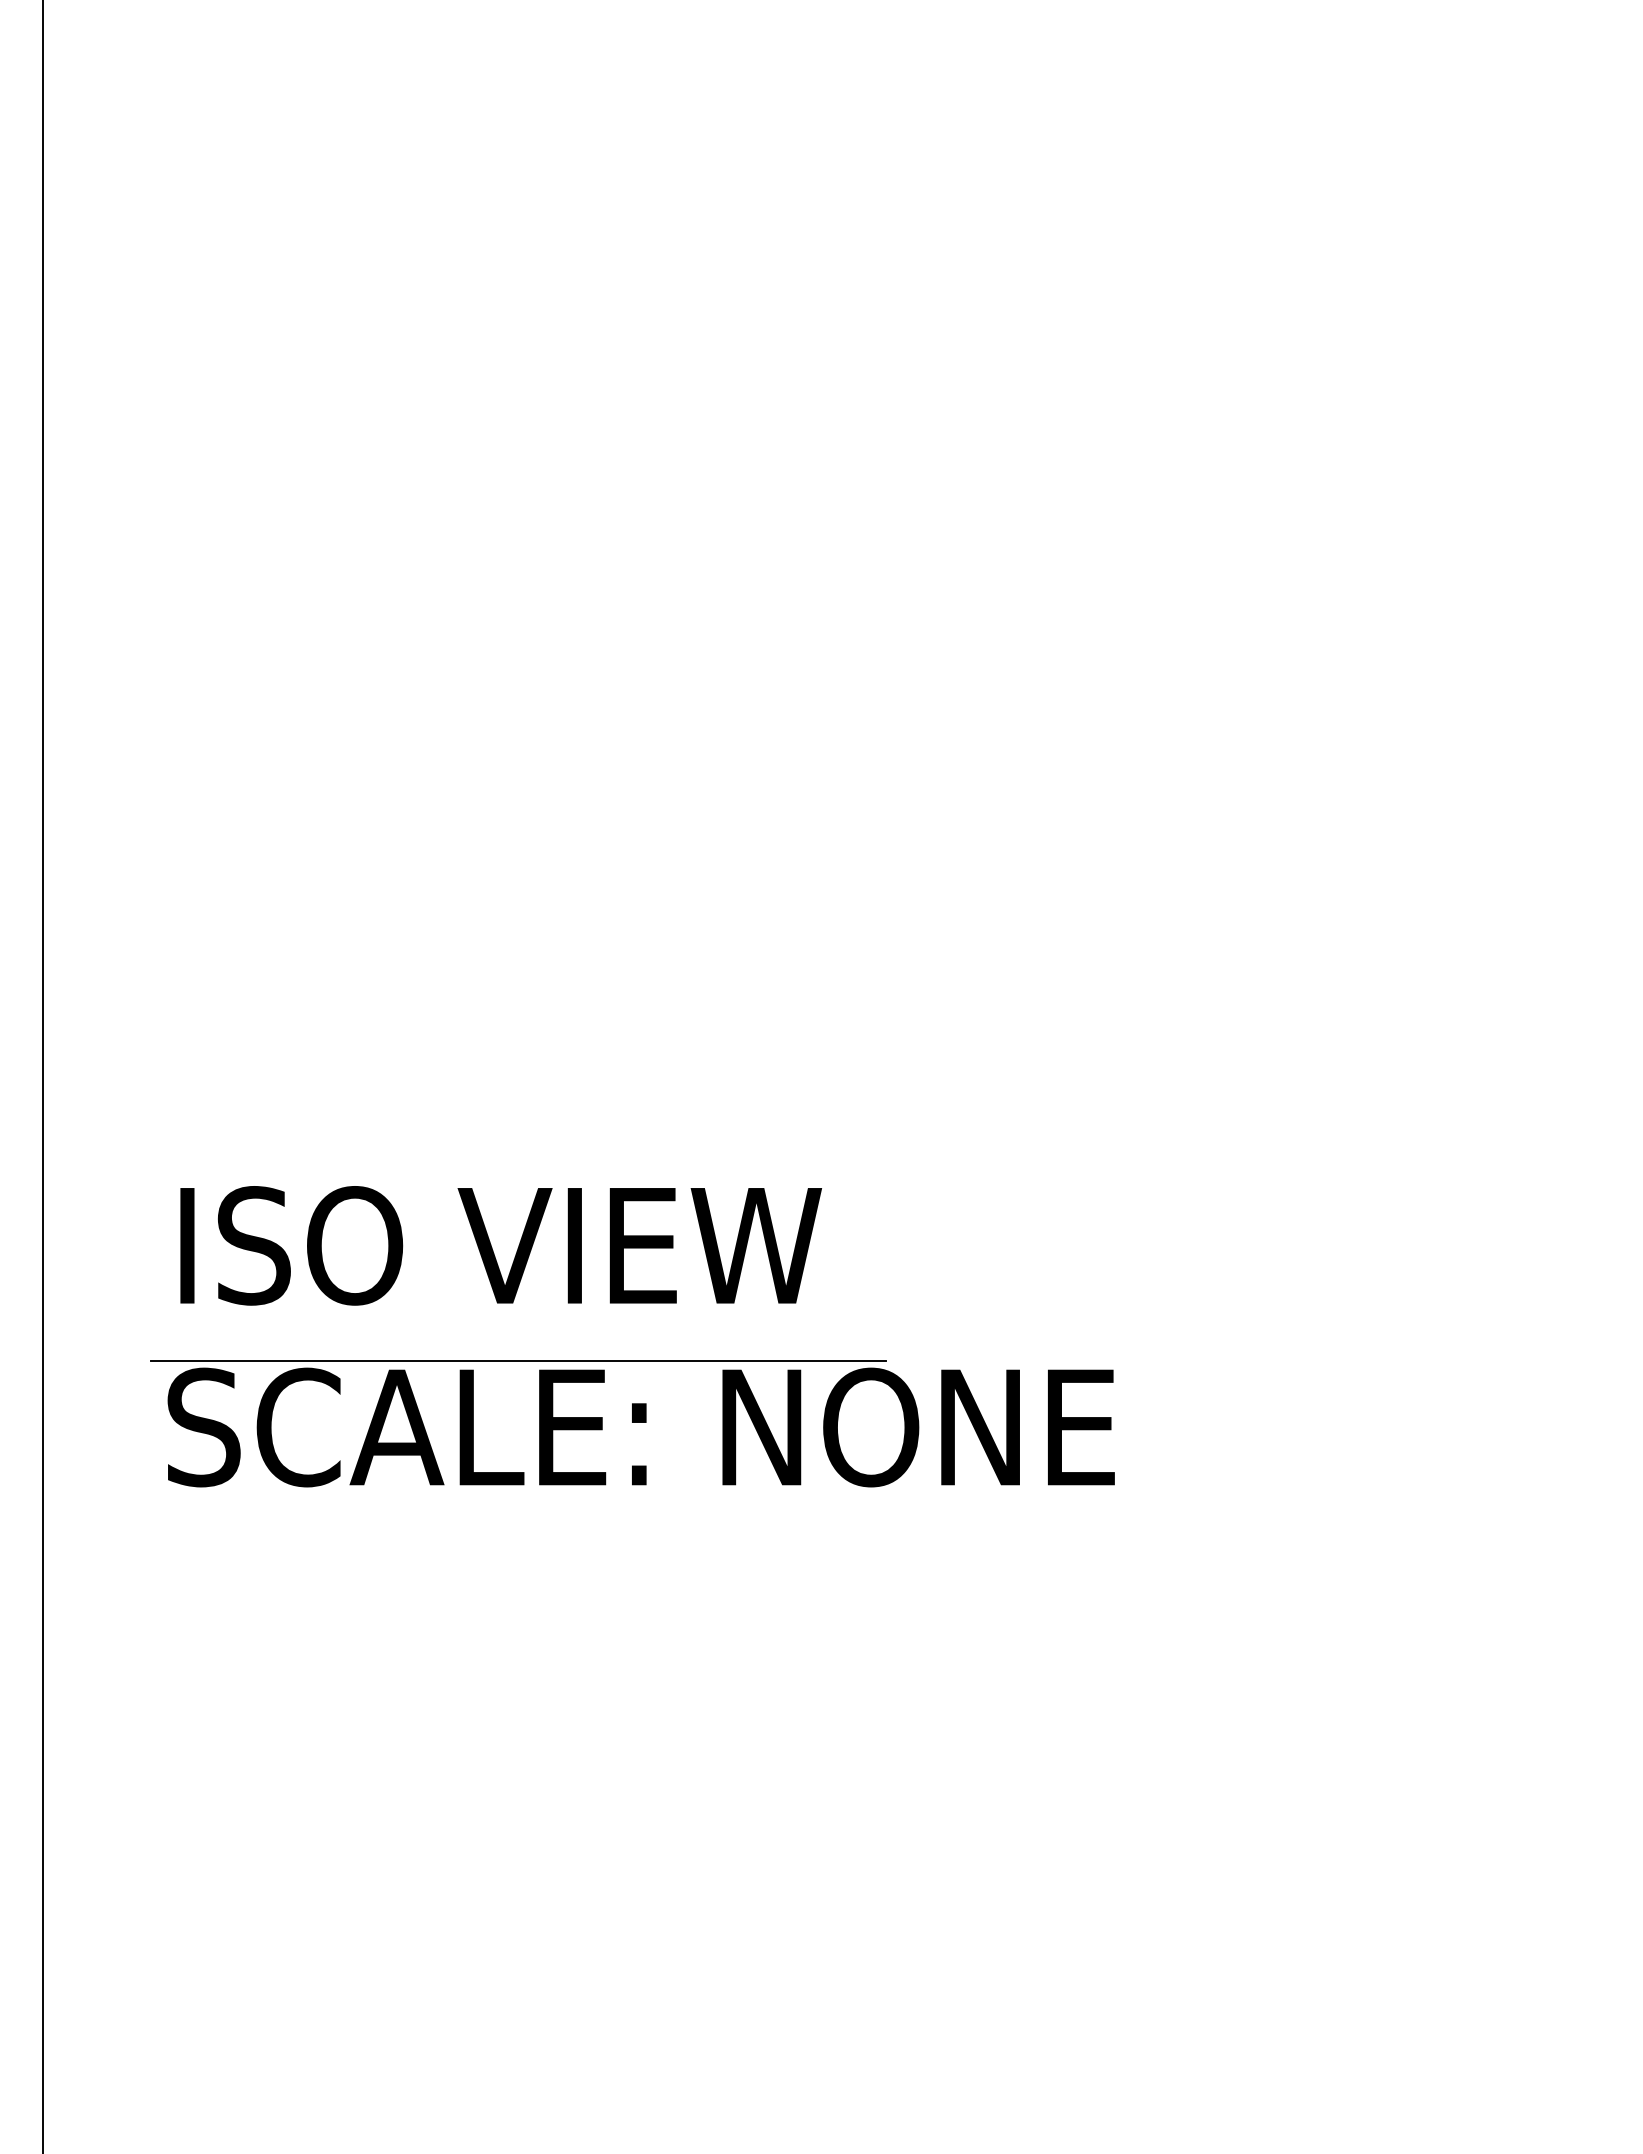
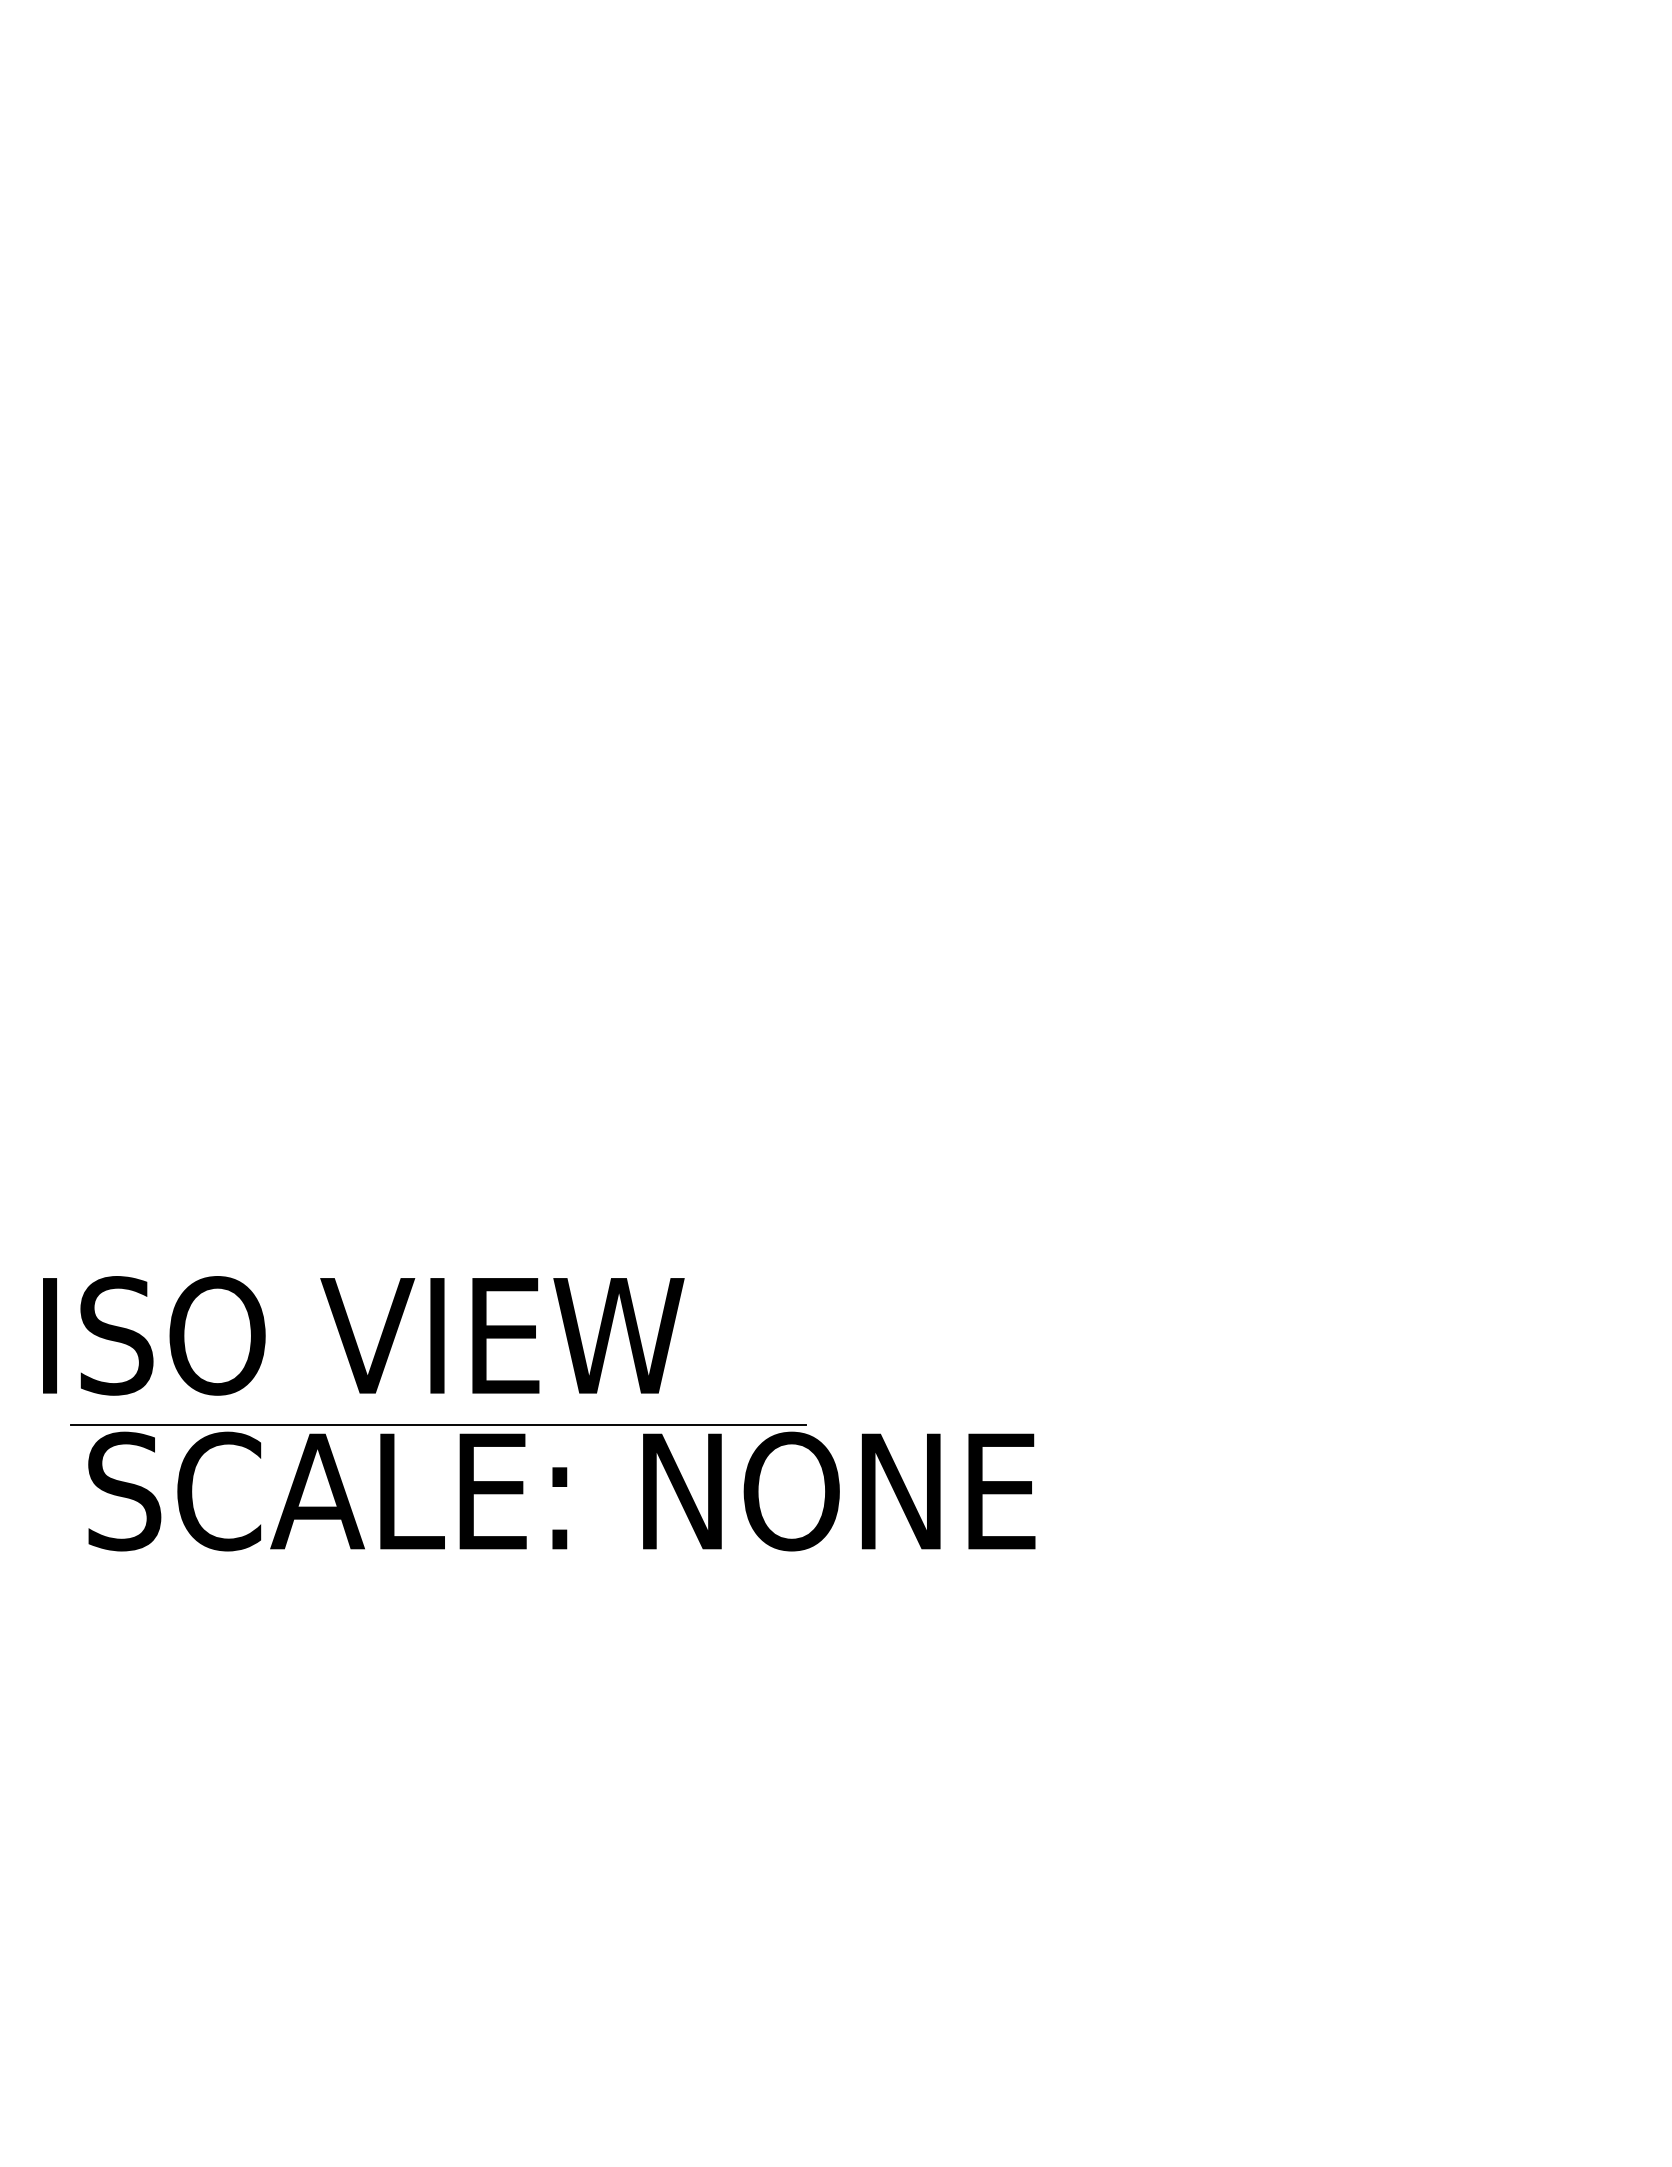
text: (500, 1245) -> (363, 1335), moved

